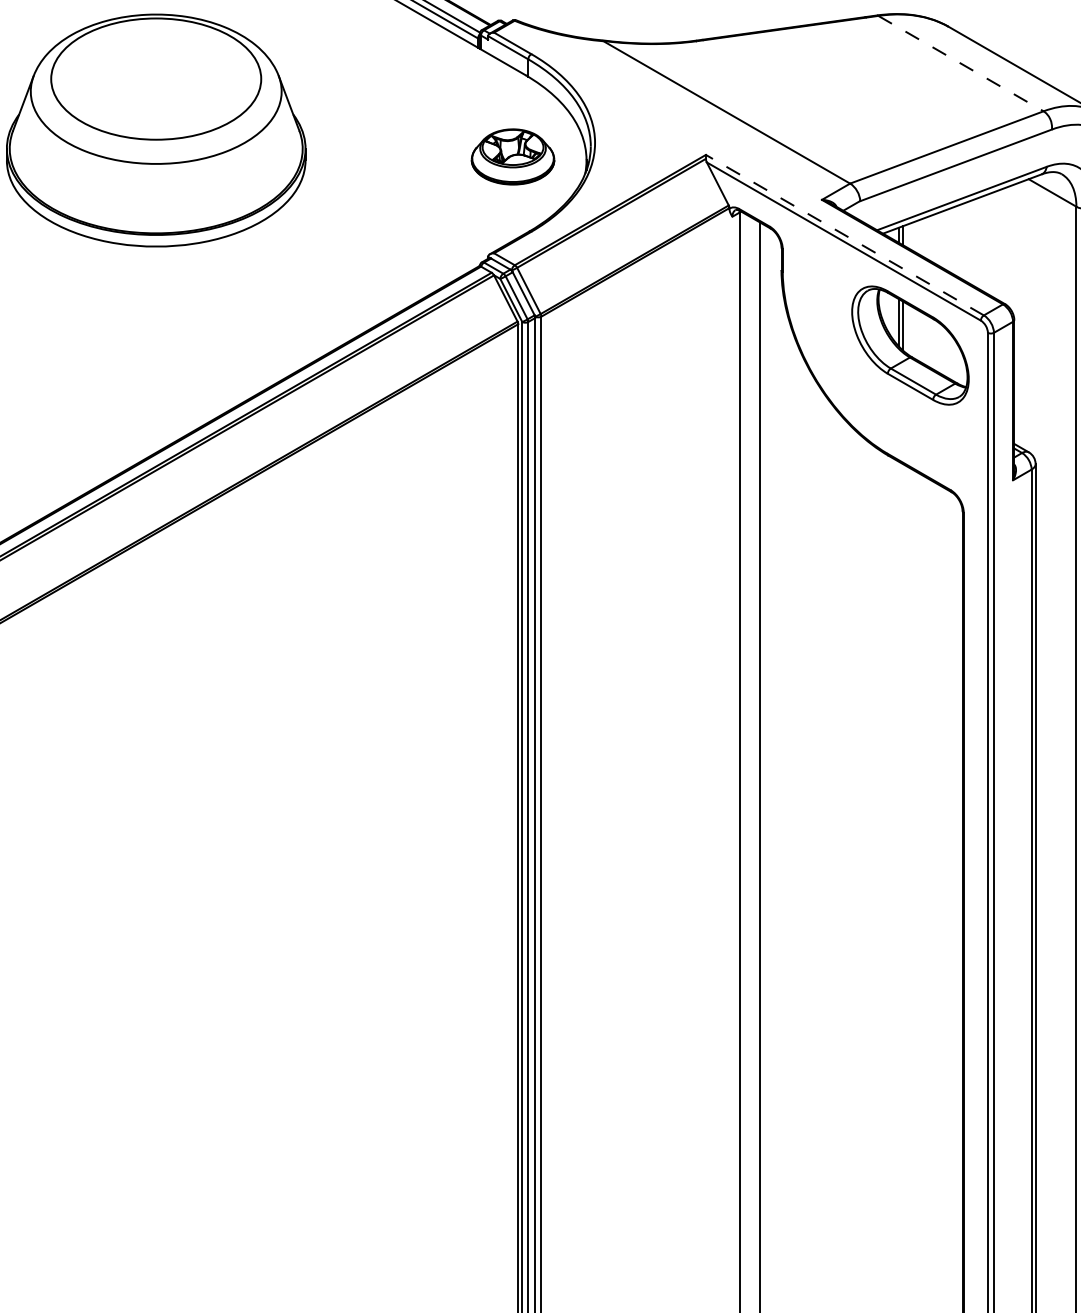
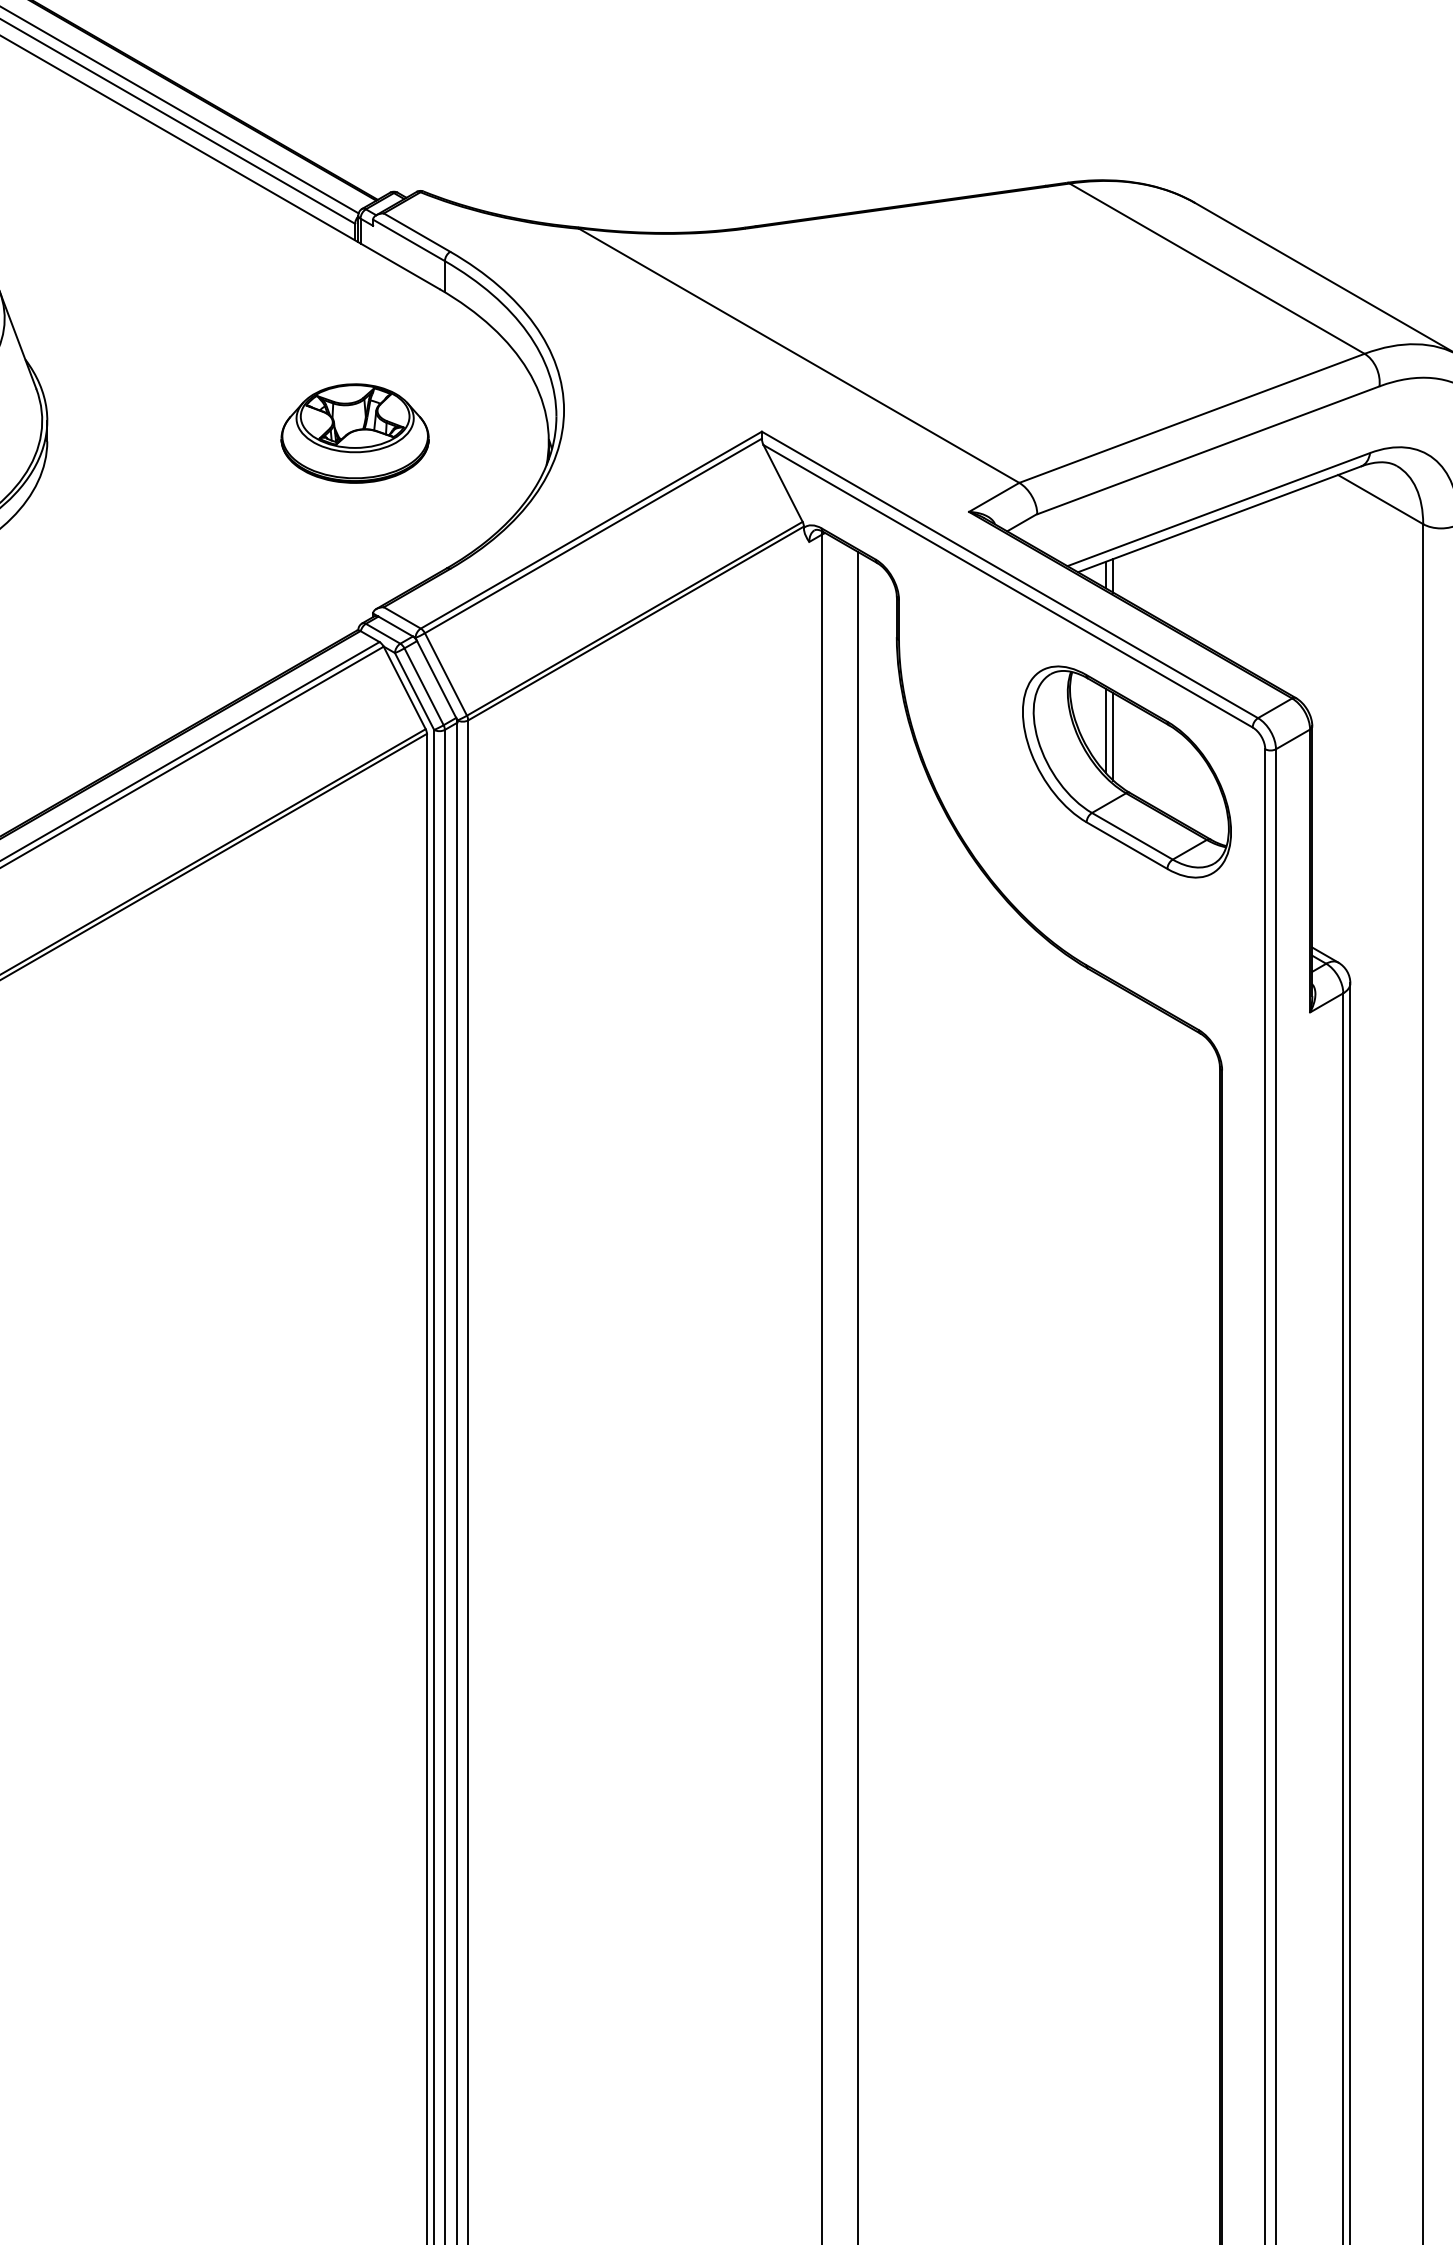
line: (961, 63) -> (1218, 268), dashed -> solid
part: (512, 156) -> (354, 432), moved
line: (844, 234) -> (1009, 573), dashed -> solid

